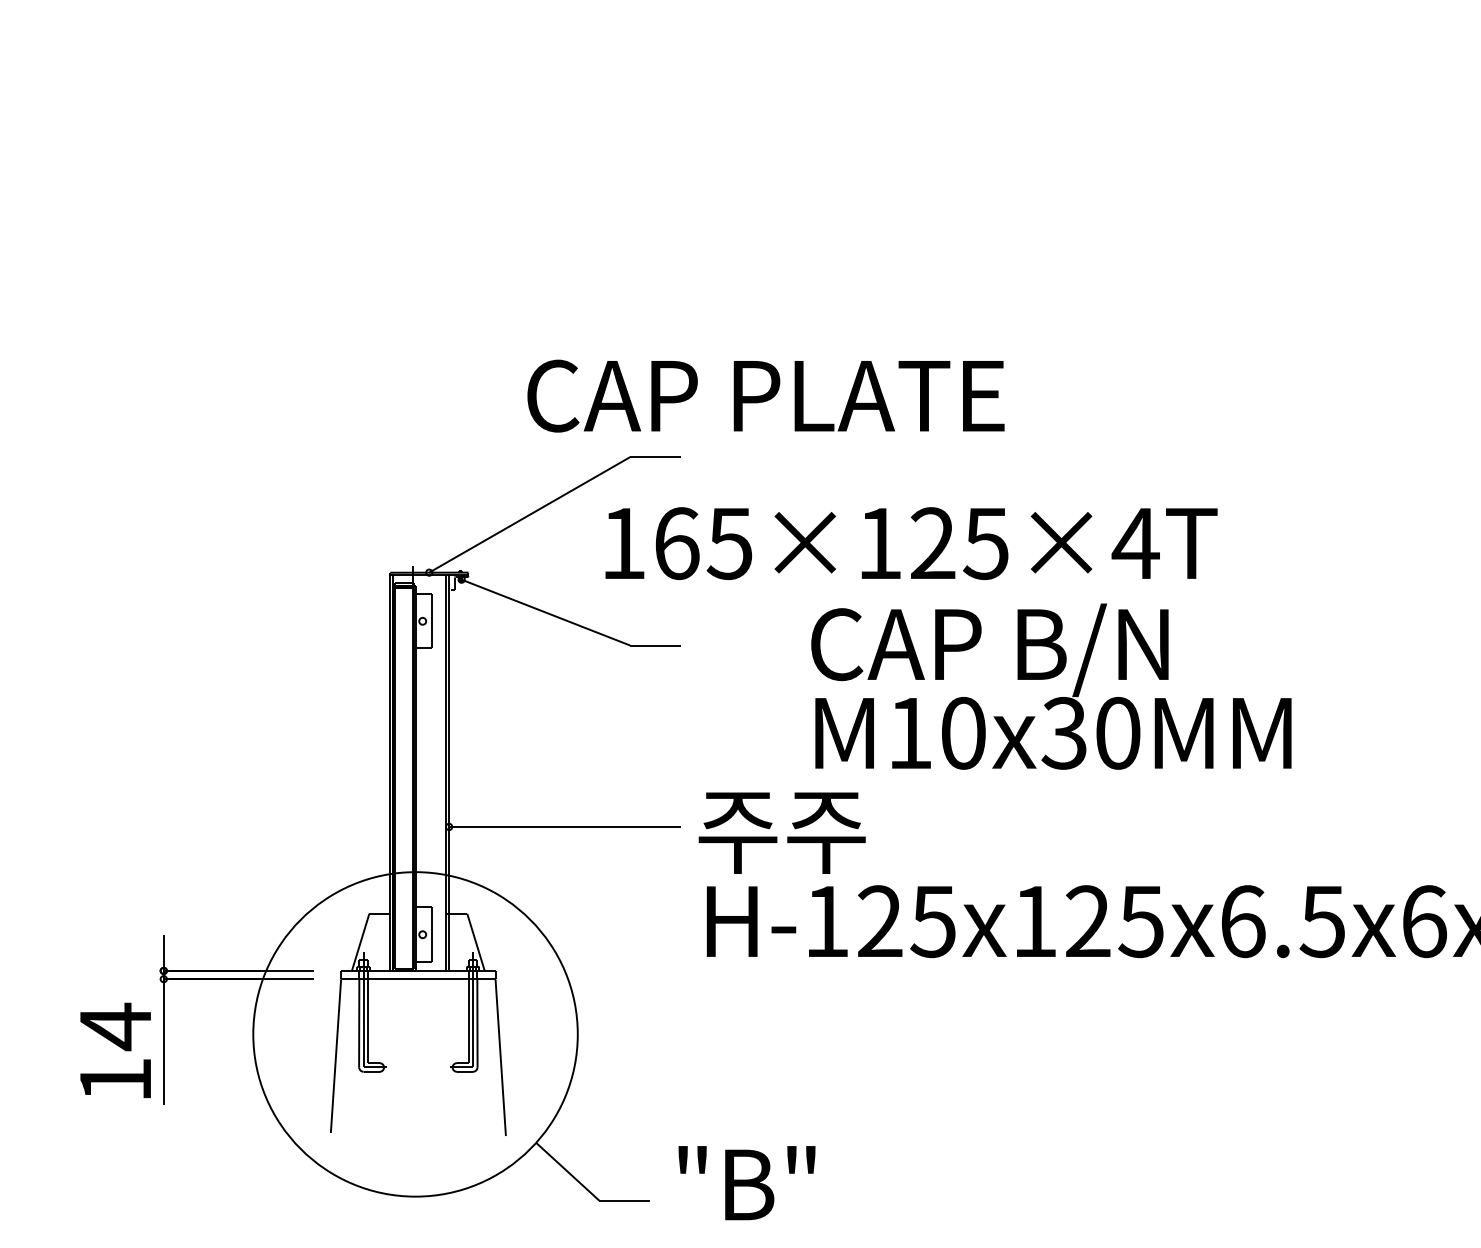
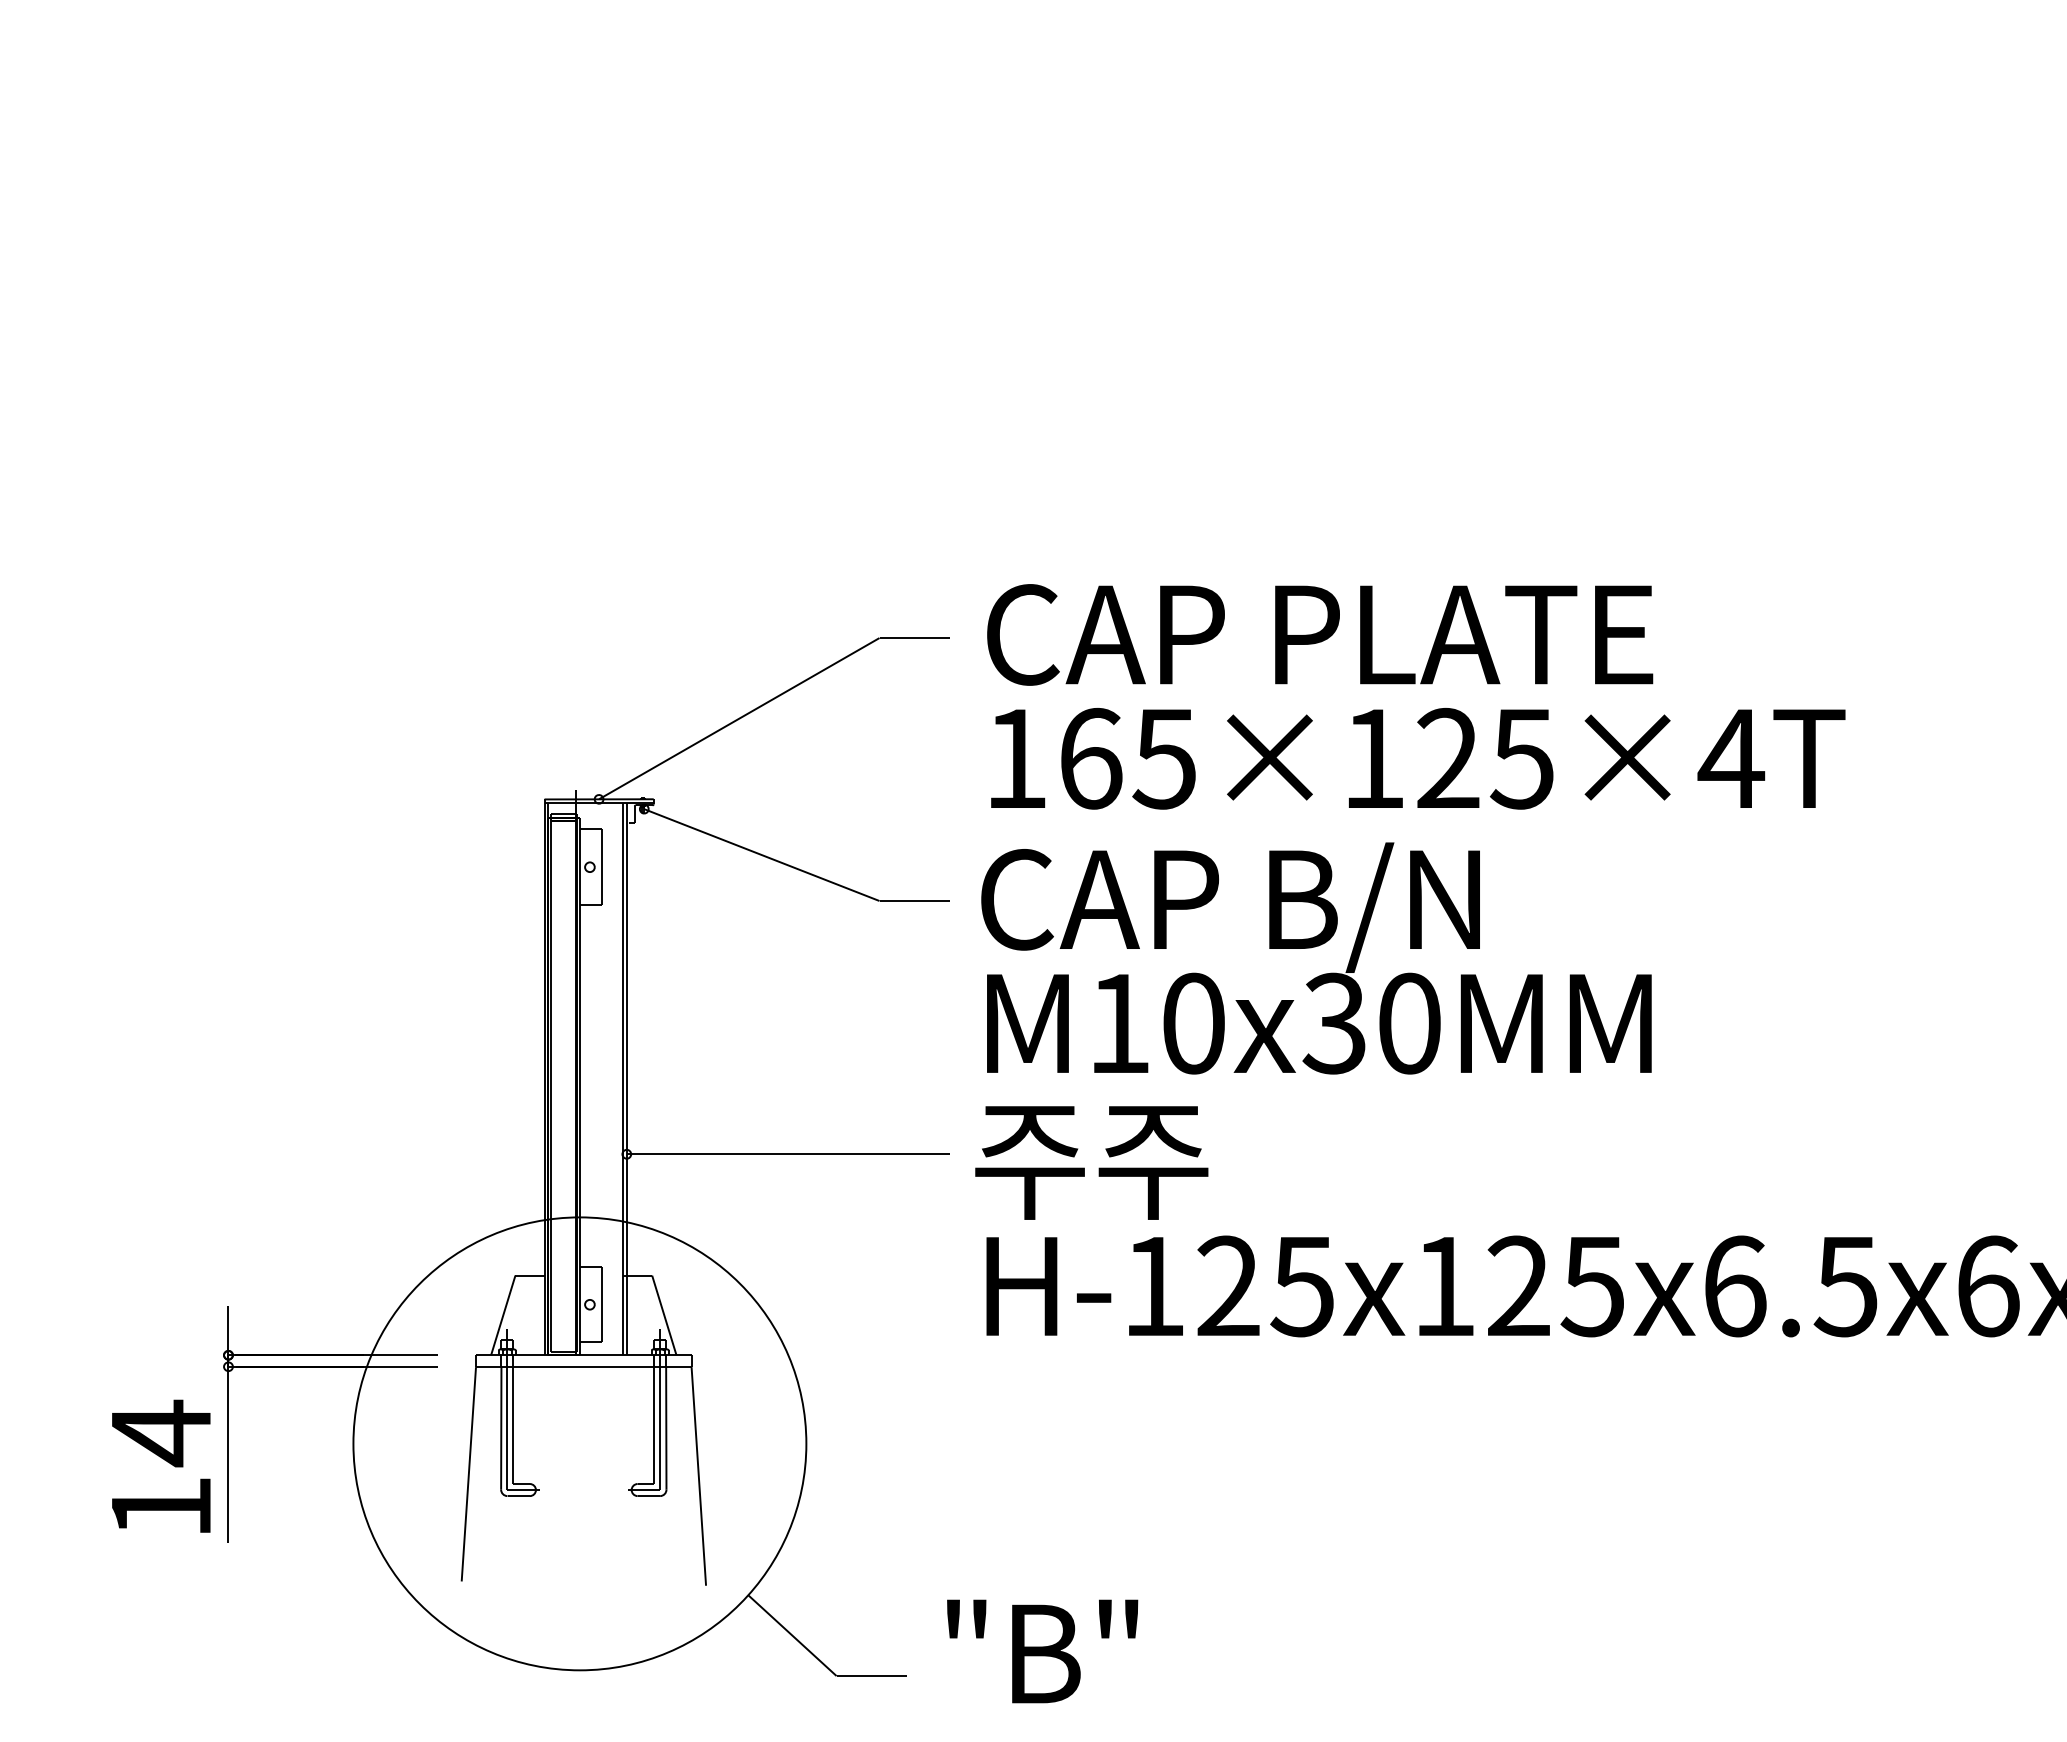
text: (766, 395) -> (1320, 634), moved
text: (911, 543) -> (1418, 758), moved
text: (1051, 686) -> (1316, 958), moved

